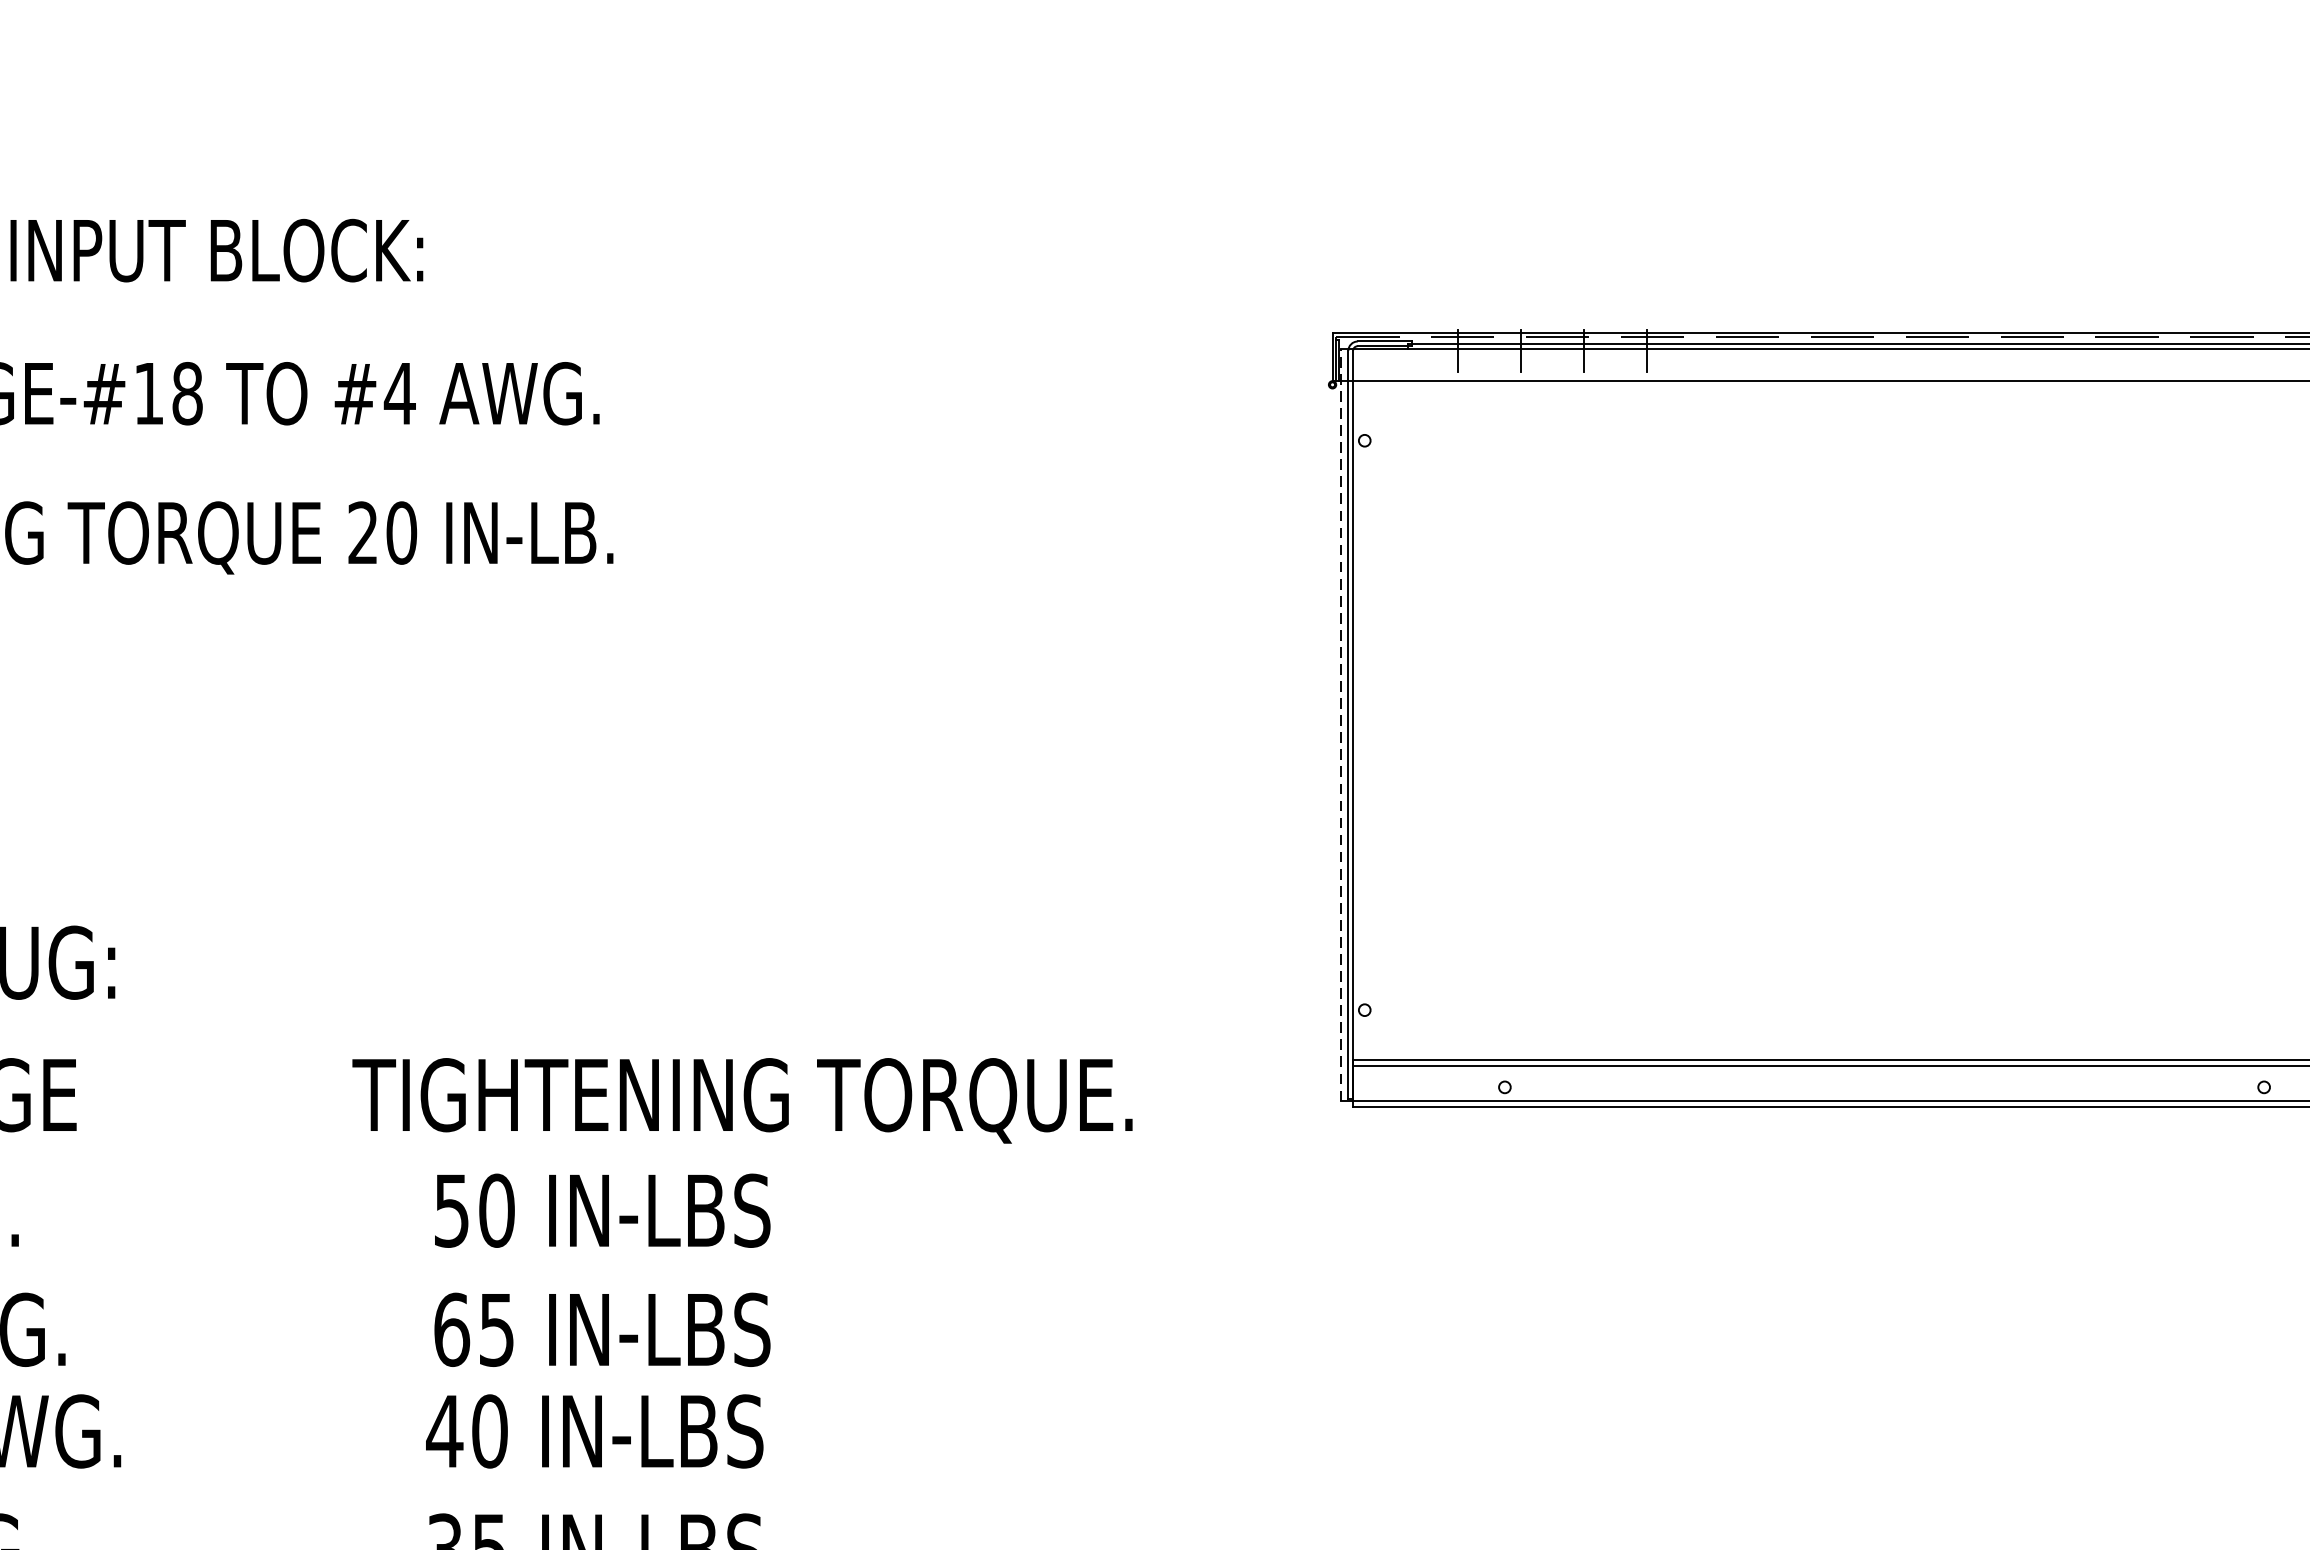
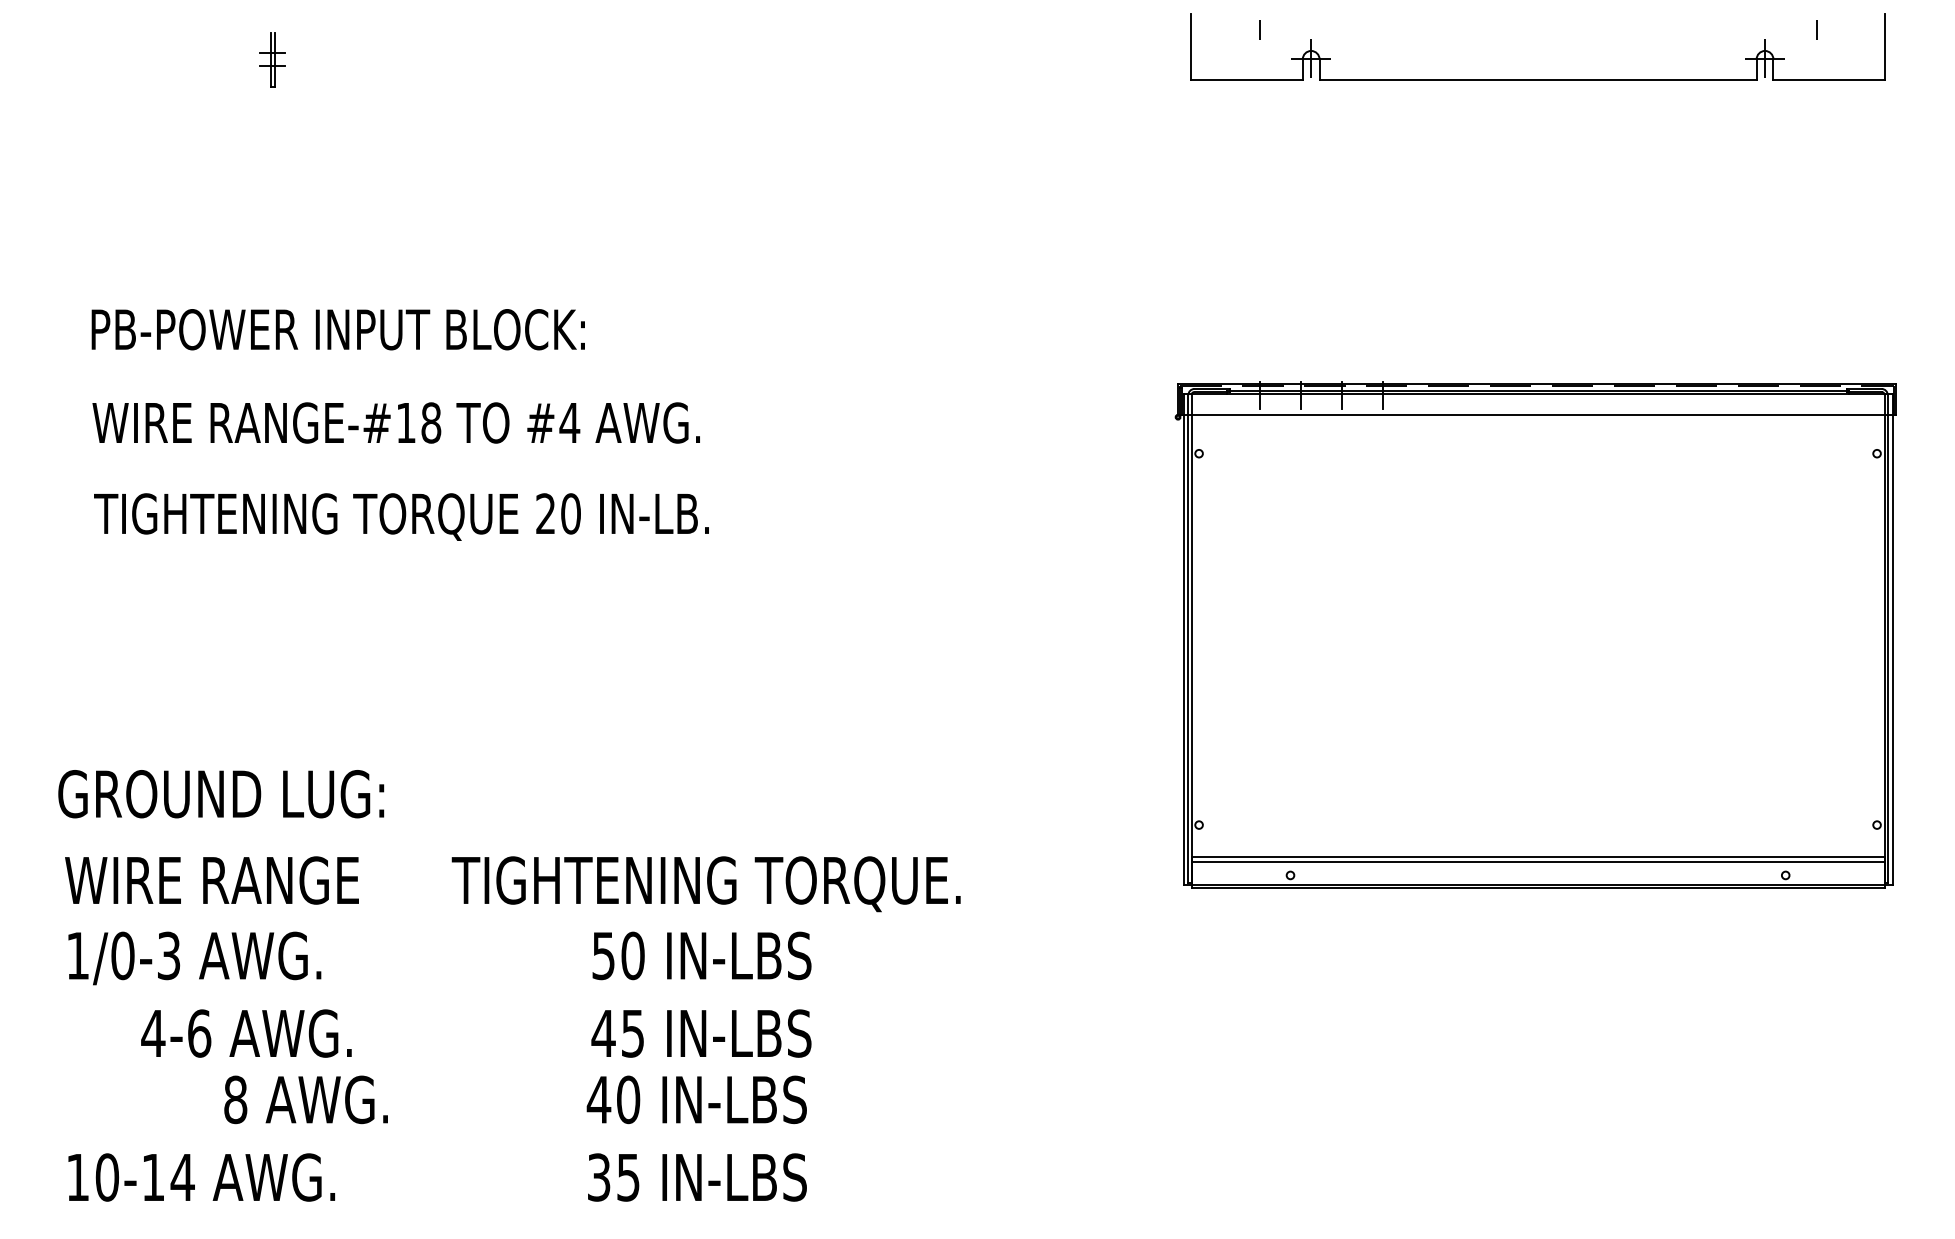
line: (1340, 724) -> (1183, 638), dashed -> solid
text: (741, 1101) -> (705, 884), moved
text: (451, 1329) -> (603, 1033), 65 -> 45

